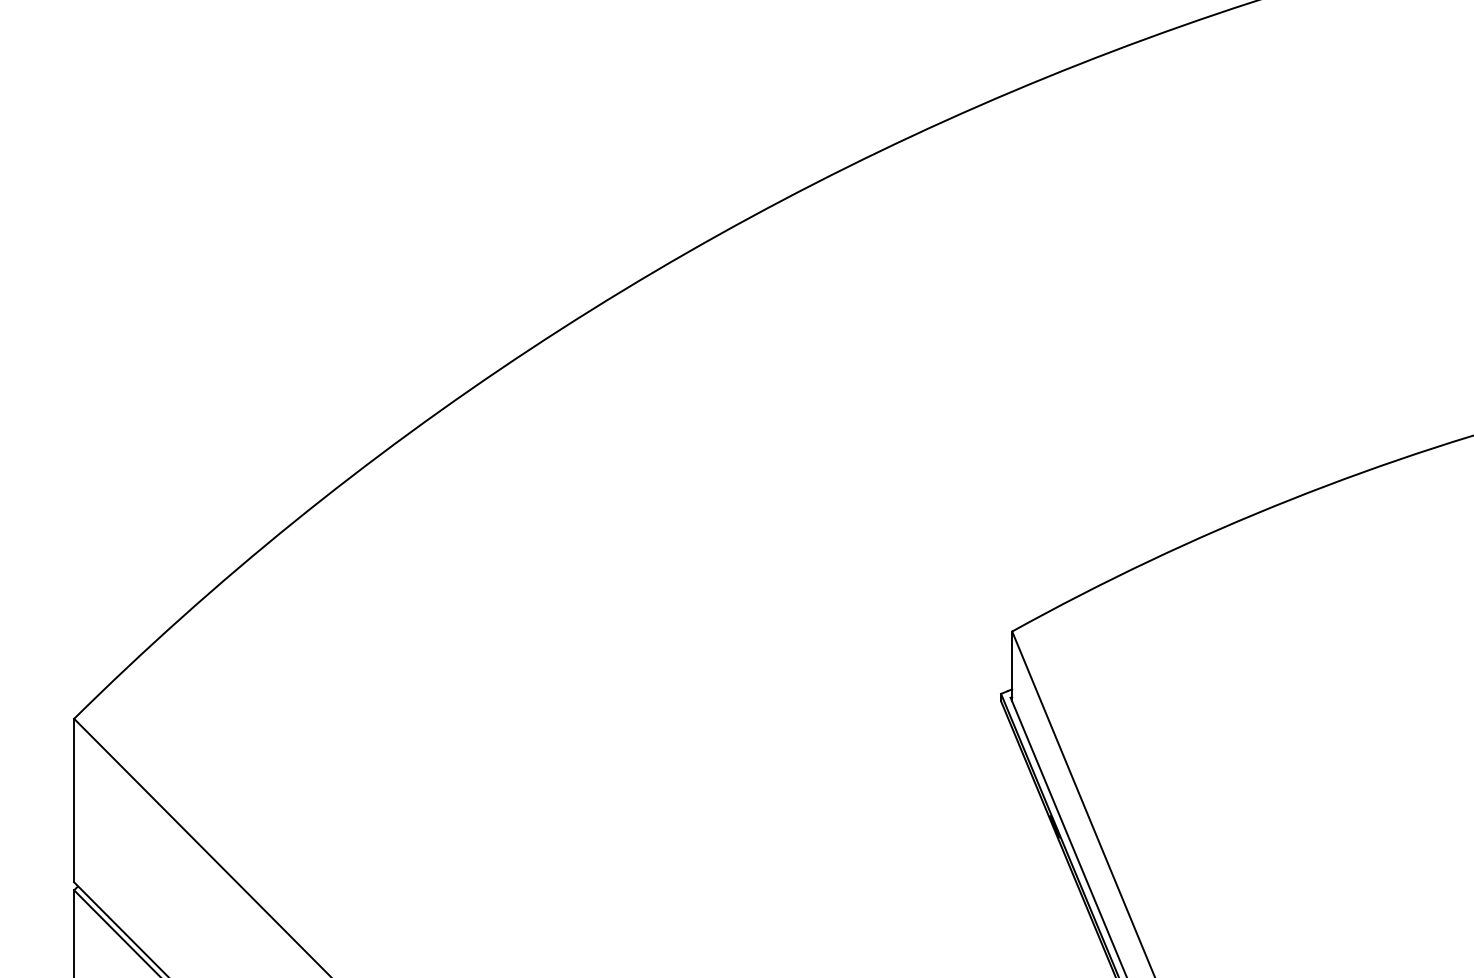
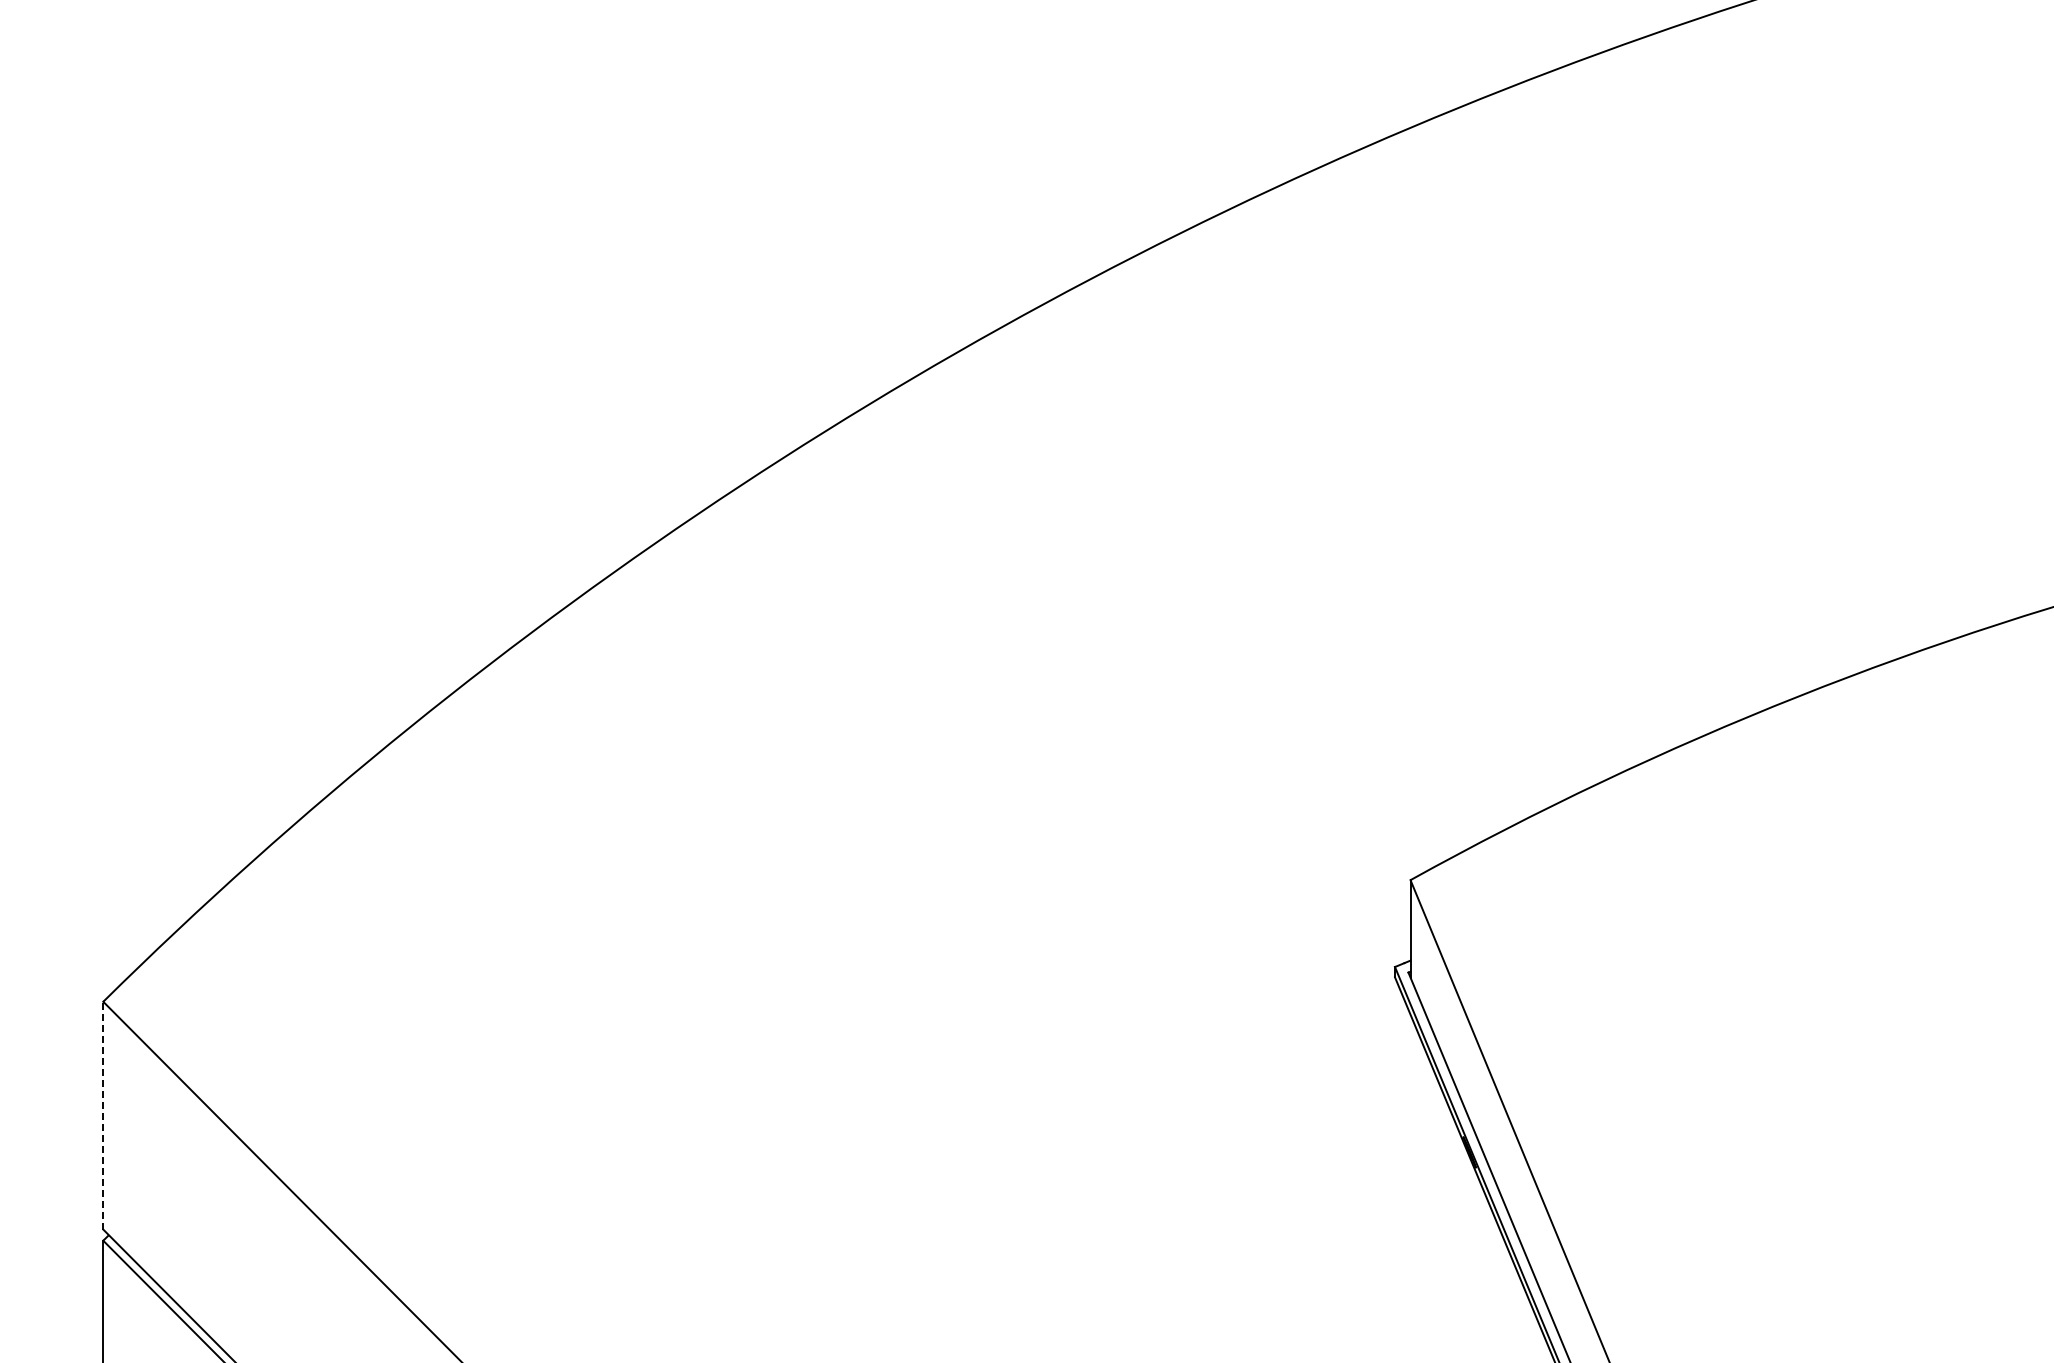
line: (74, 800) -> (103, 1115), solid -> dashed

